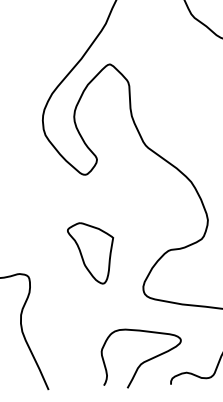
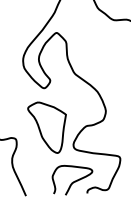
part: (89, 253) -> (46, 127), size x1.67

